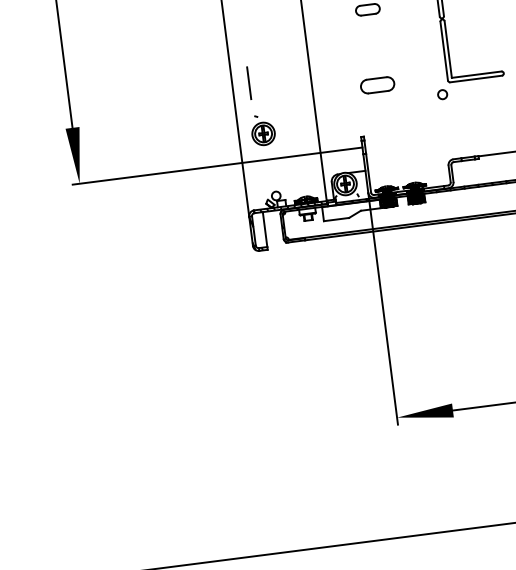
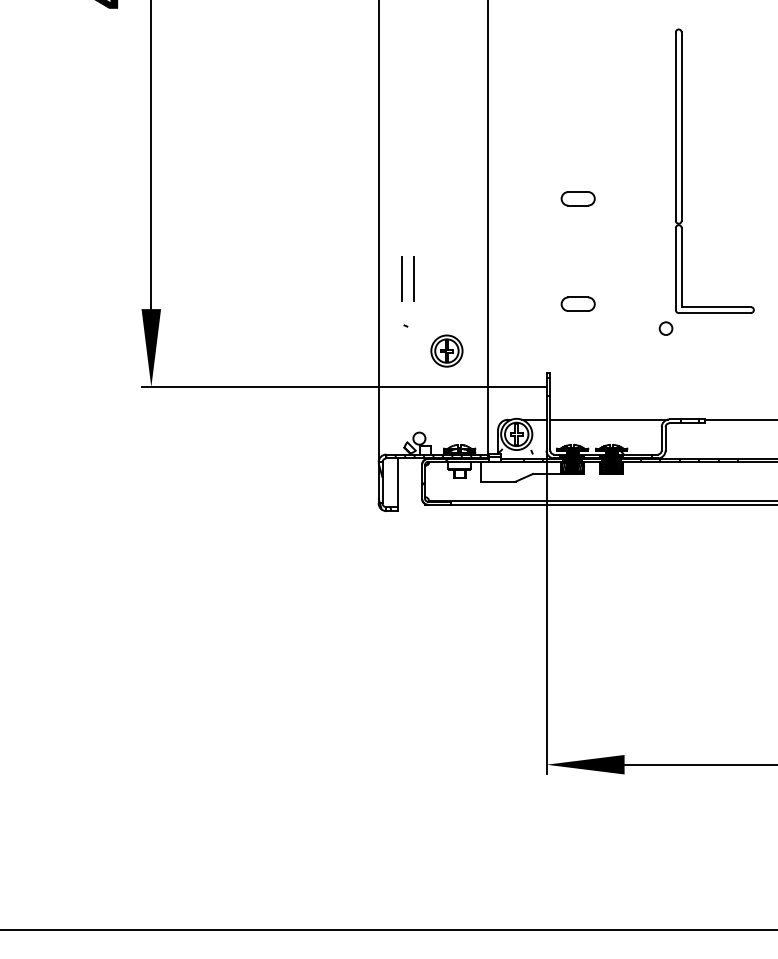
line: (257, 81) -> (413, 278), added
part: (376, 84) -> (577, 303), size x0.71
part: (263, 133) -> (446, 350), moved
line: (409, 164) -> (608, 419), added

